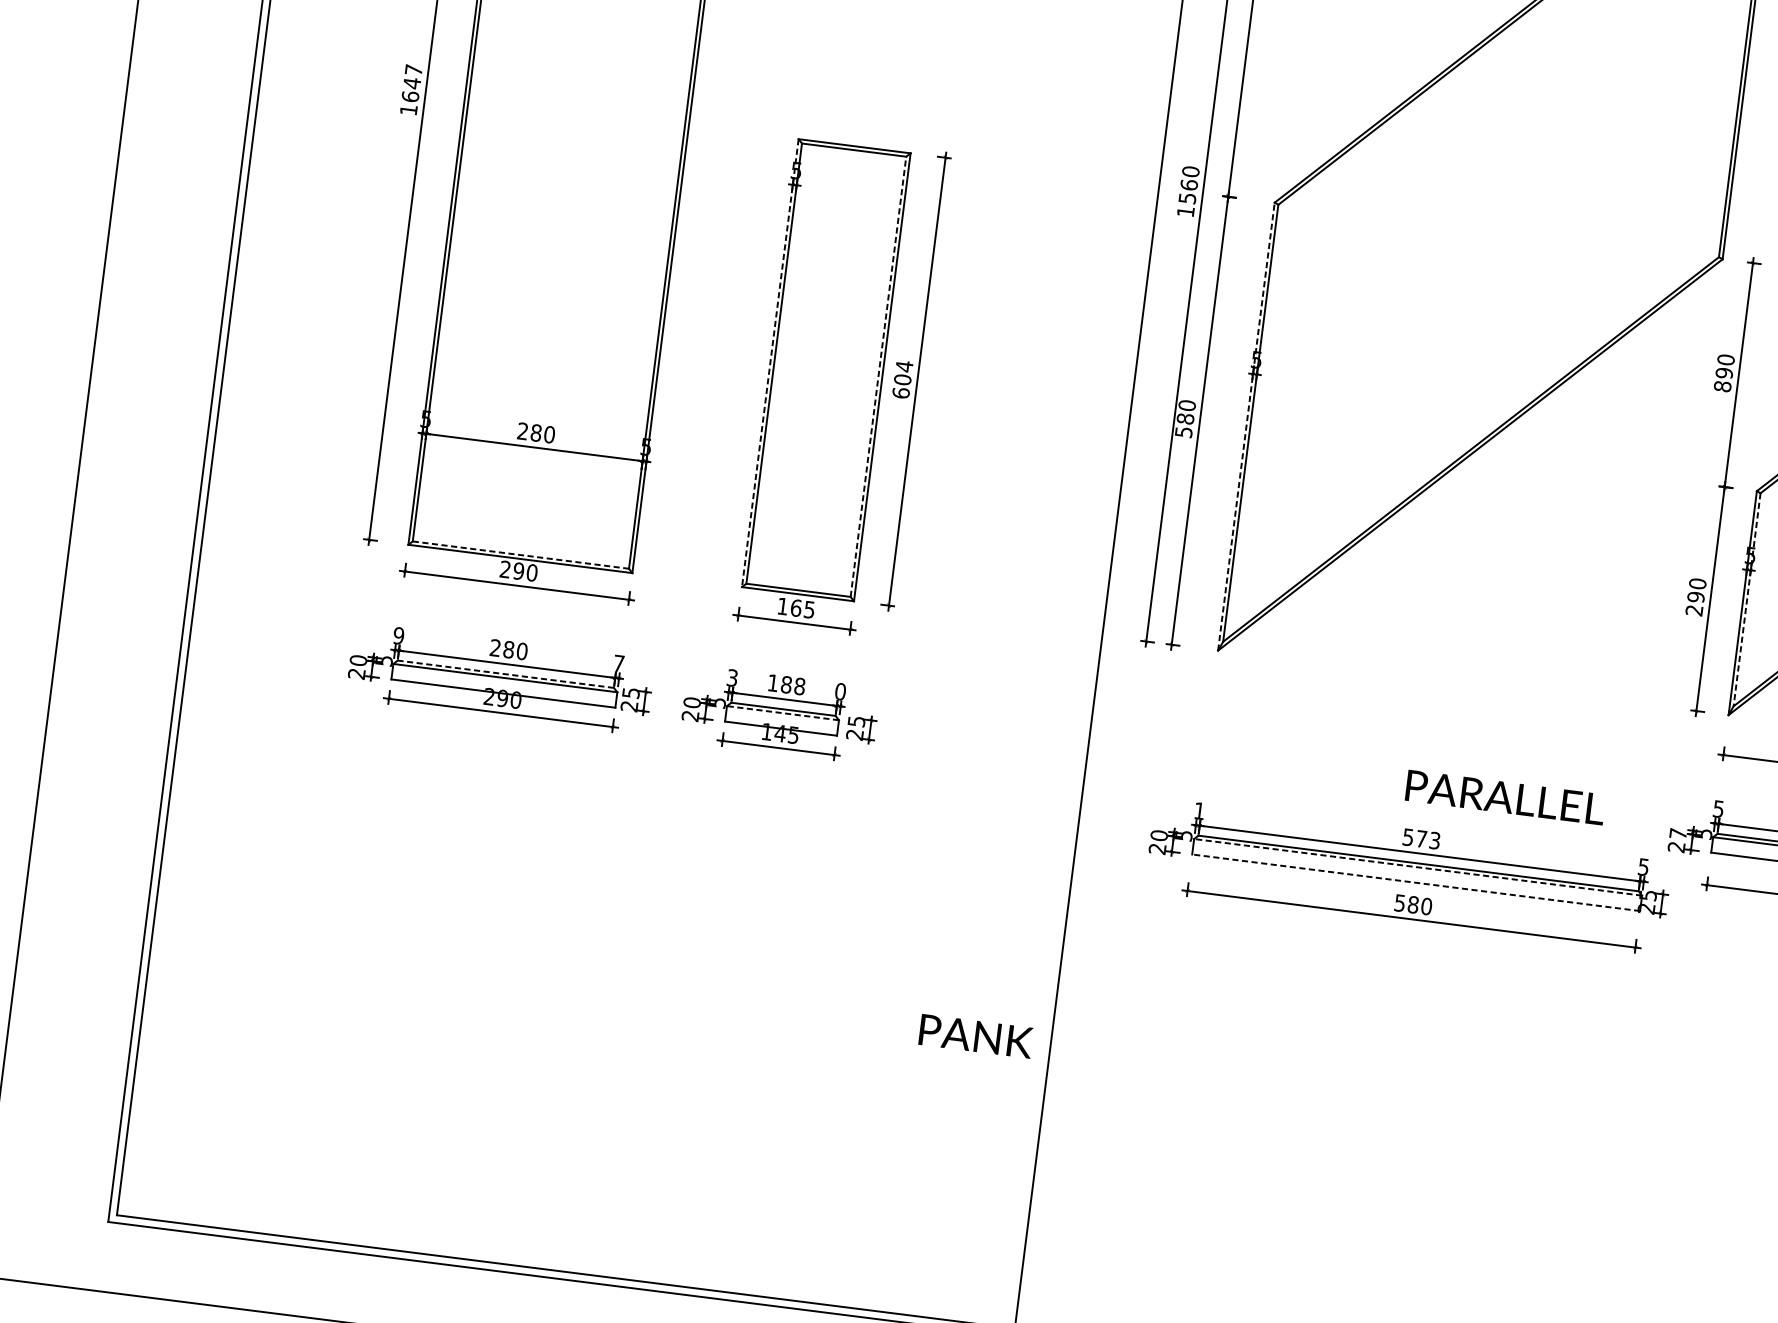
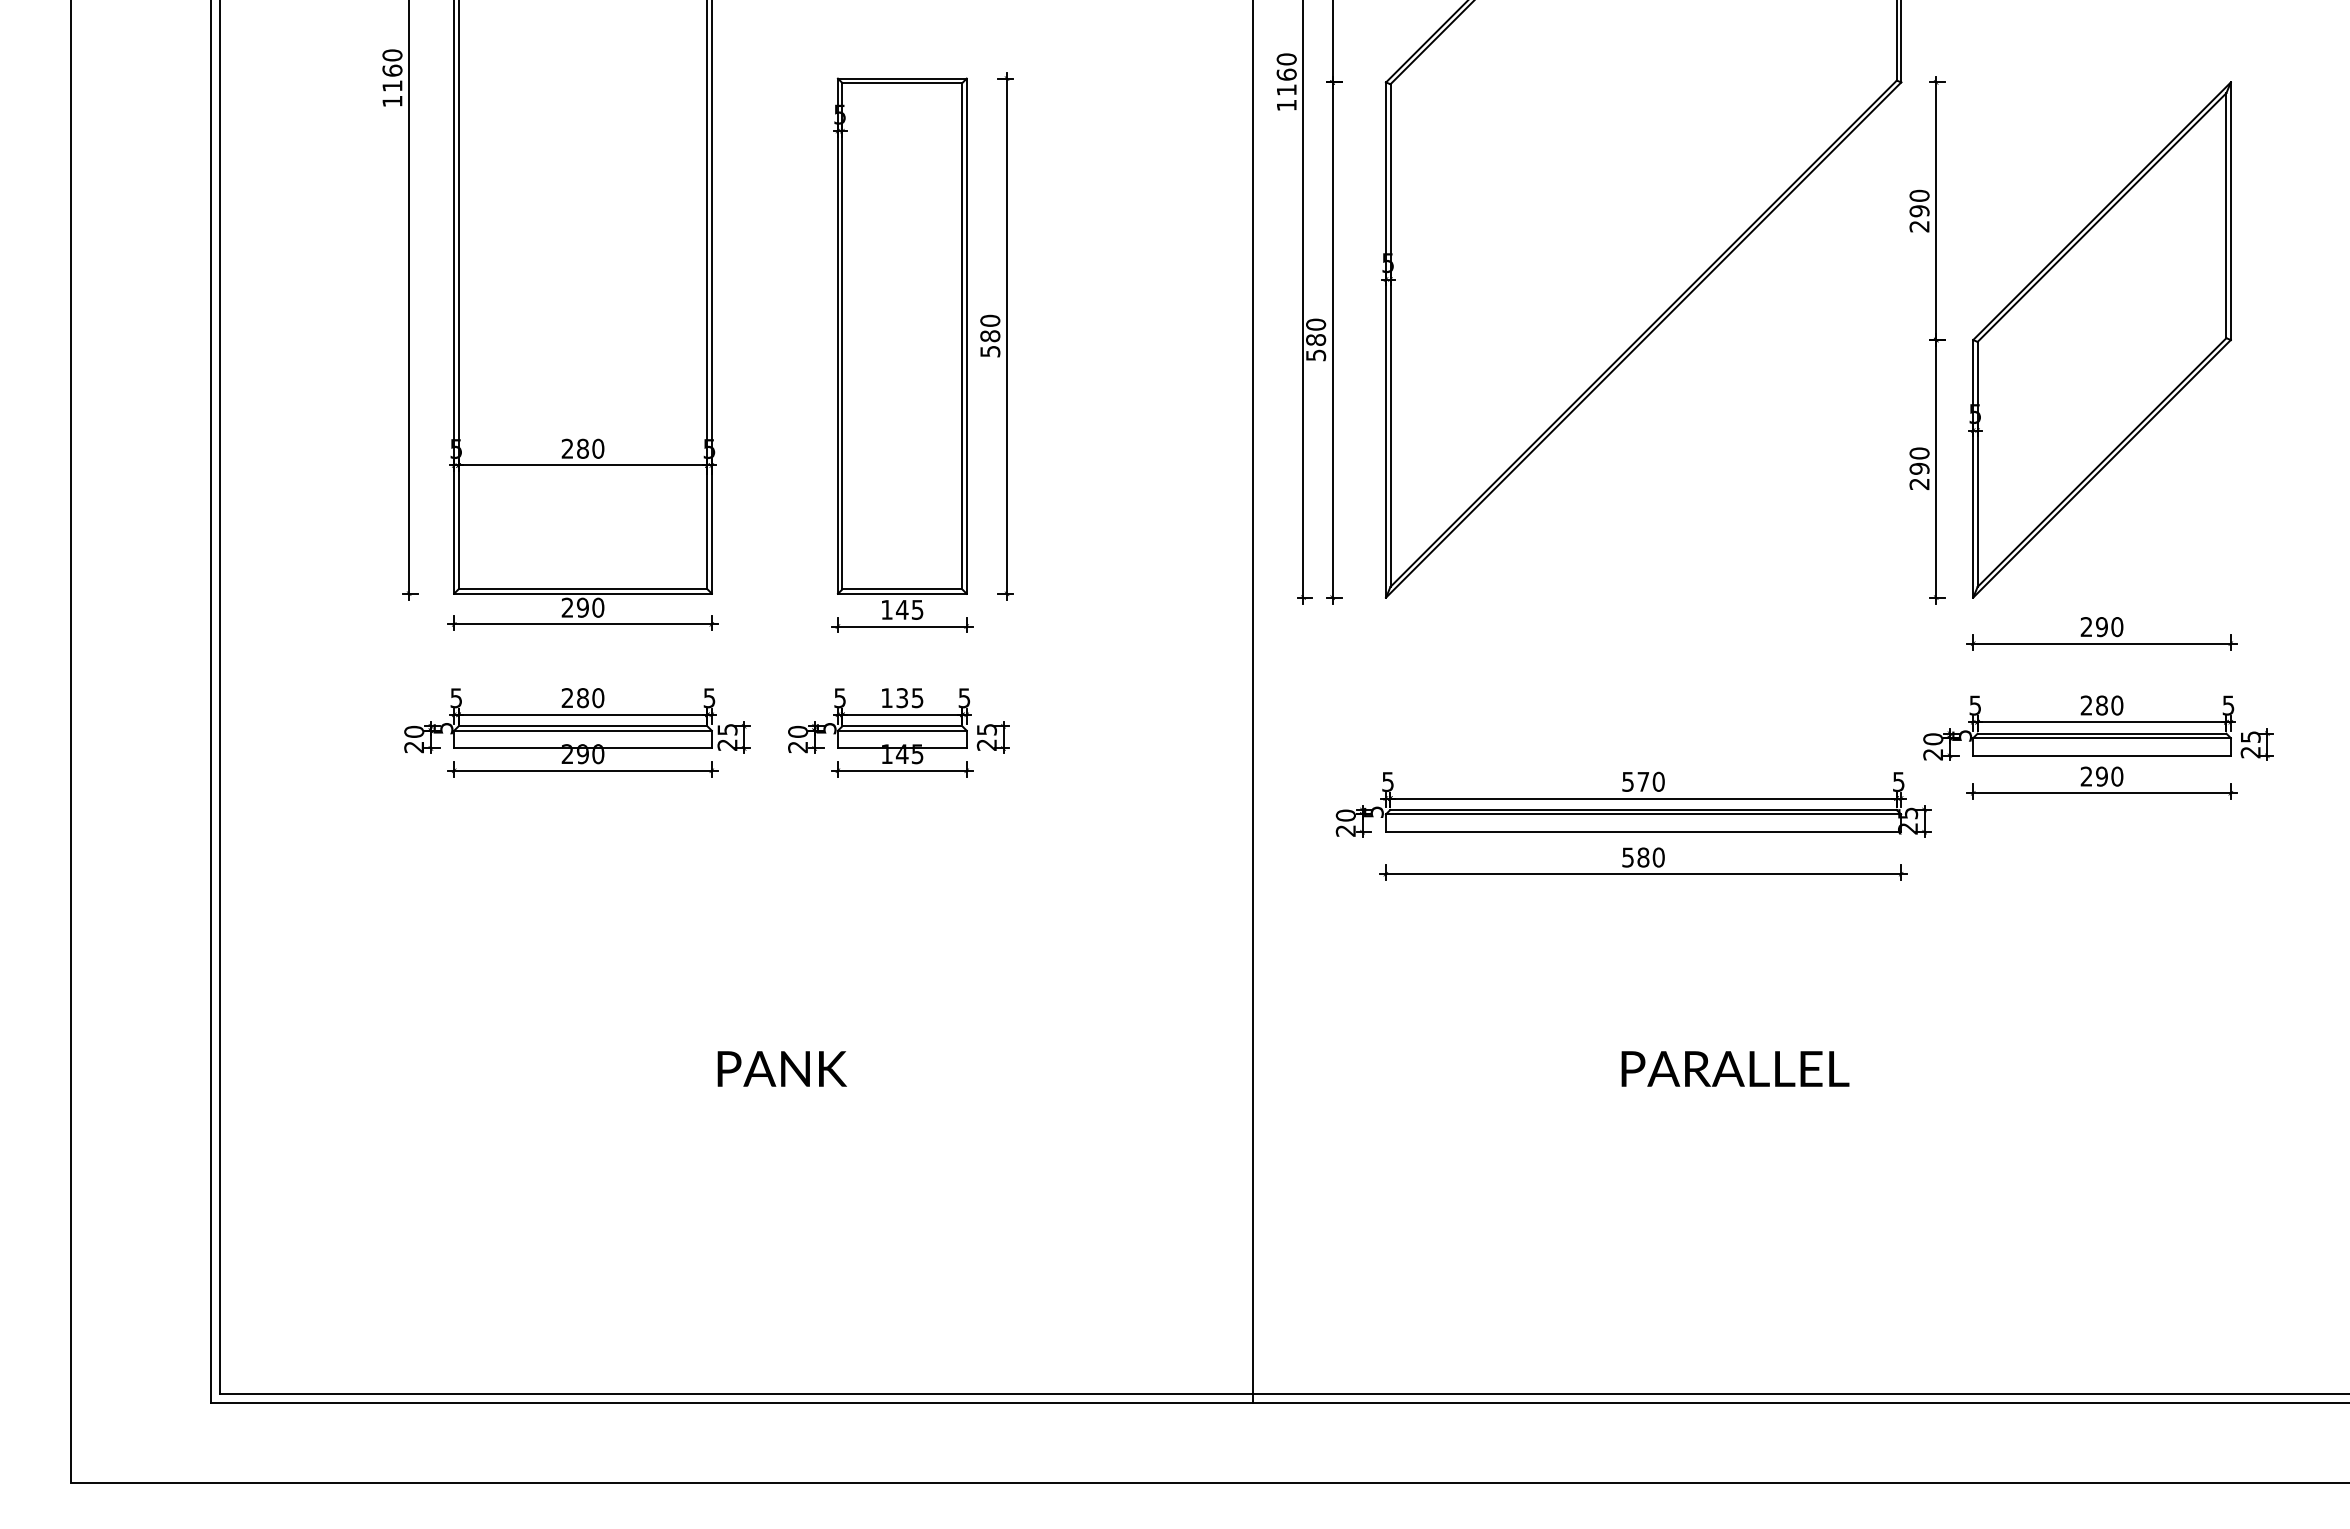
text: (412, 83) -> (392, 70), 1647 -> 1160
text: (1187, 197) -> (1286, 89), 1560 -> 1160
line: (769, 363) -> (837, 336), dashed -> solid
line: (878, 376) -> (962, 335), dashed -> solid
text: (903, 379) -> (990, 335), 604 -> 580
text: (1722, 386) -> (1919, 226), 890 -> 290
line: (1246, 427) -> (1386, 340), dashed -> solid
line: (521, 555) -> (583, 589), dashed -> solid
line: (1746, 599) -> (1977, 464), dashed -> solid
text: (795, 607) -> (901, 609), 165 -> 145
text: (399, 635) -> (456, 697), 9 -> 5
text: (618, 663) -> (709, 698), 7 -> 5
line: (505, 674) -> (582, 726), dashed -> solid
text: (731, 677) -> (839, 697), 3 -> 5
text: (792, 685) -> (909, 698), 188 -> 135
text: (840, 691) -> (964, 698), 0 -> 5
line: (782, 712) -> (901, 730), dashed -> solid
text: (1505, 797) -> (1735, 1068), moved
text: (1199, 810) -> (1387, 781), 1 -> 5
text: (1678, 834) -> (1933, 739), 27 -> 20
text: (1434, 840) -> (1658, 781), 573 -> 570
line: (1418, 867) -> (1643, 814), dashed -> solid
line: (1416, 883) -> (1643, 832), dashed -> solid
text: (975, 1035) -> (781, 1068), moved

